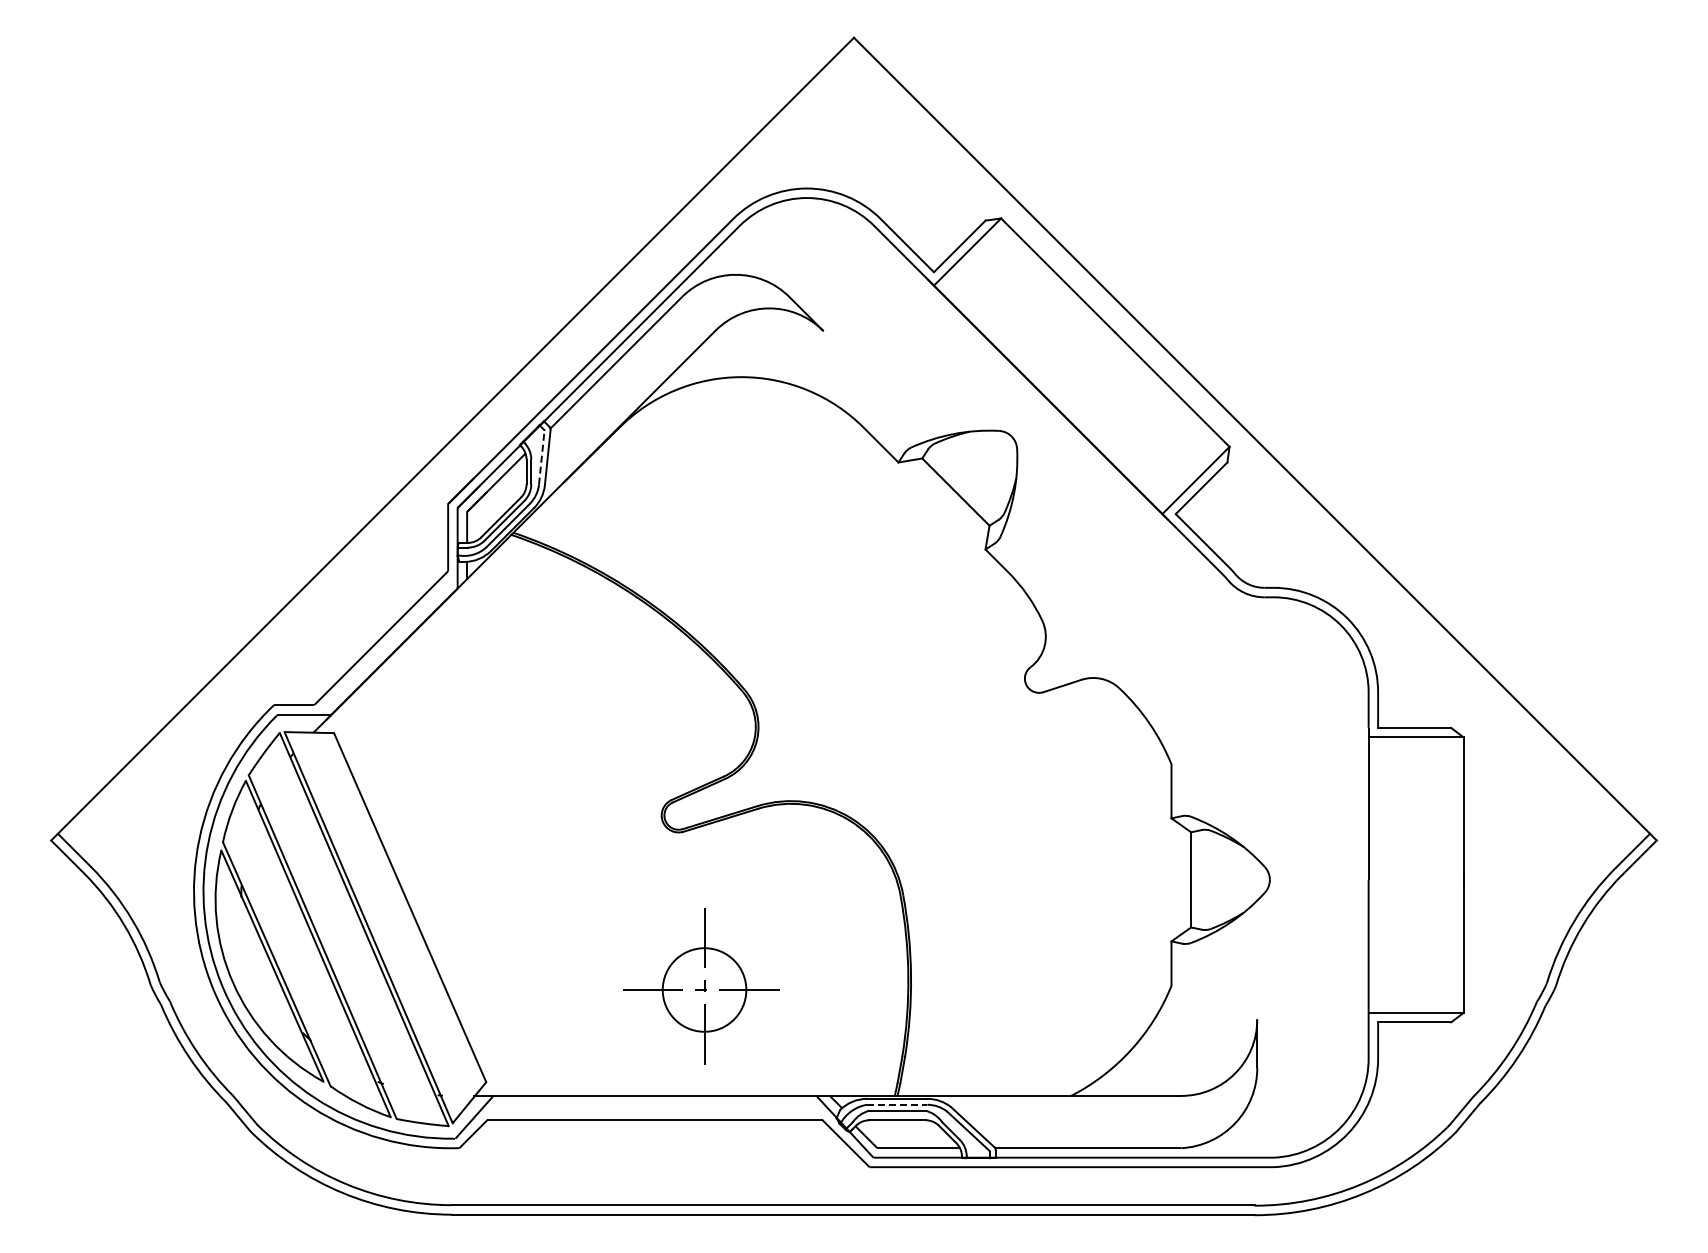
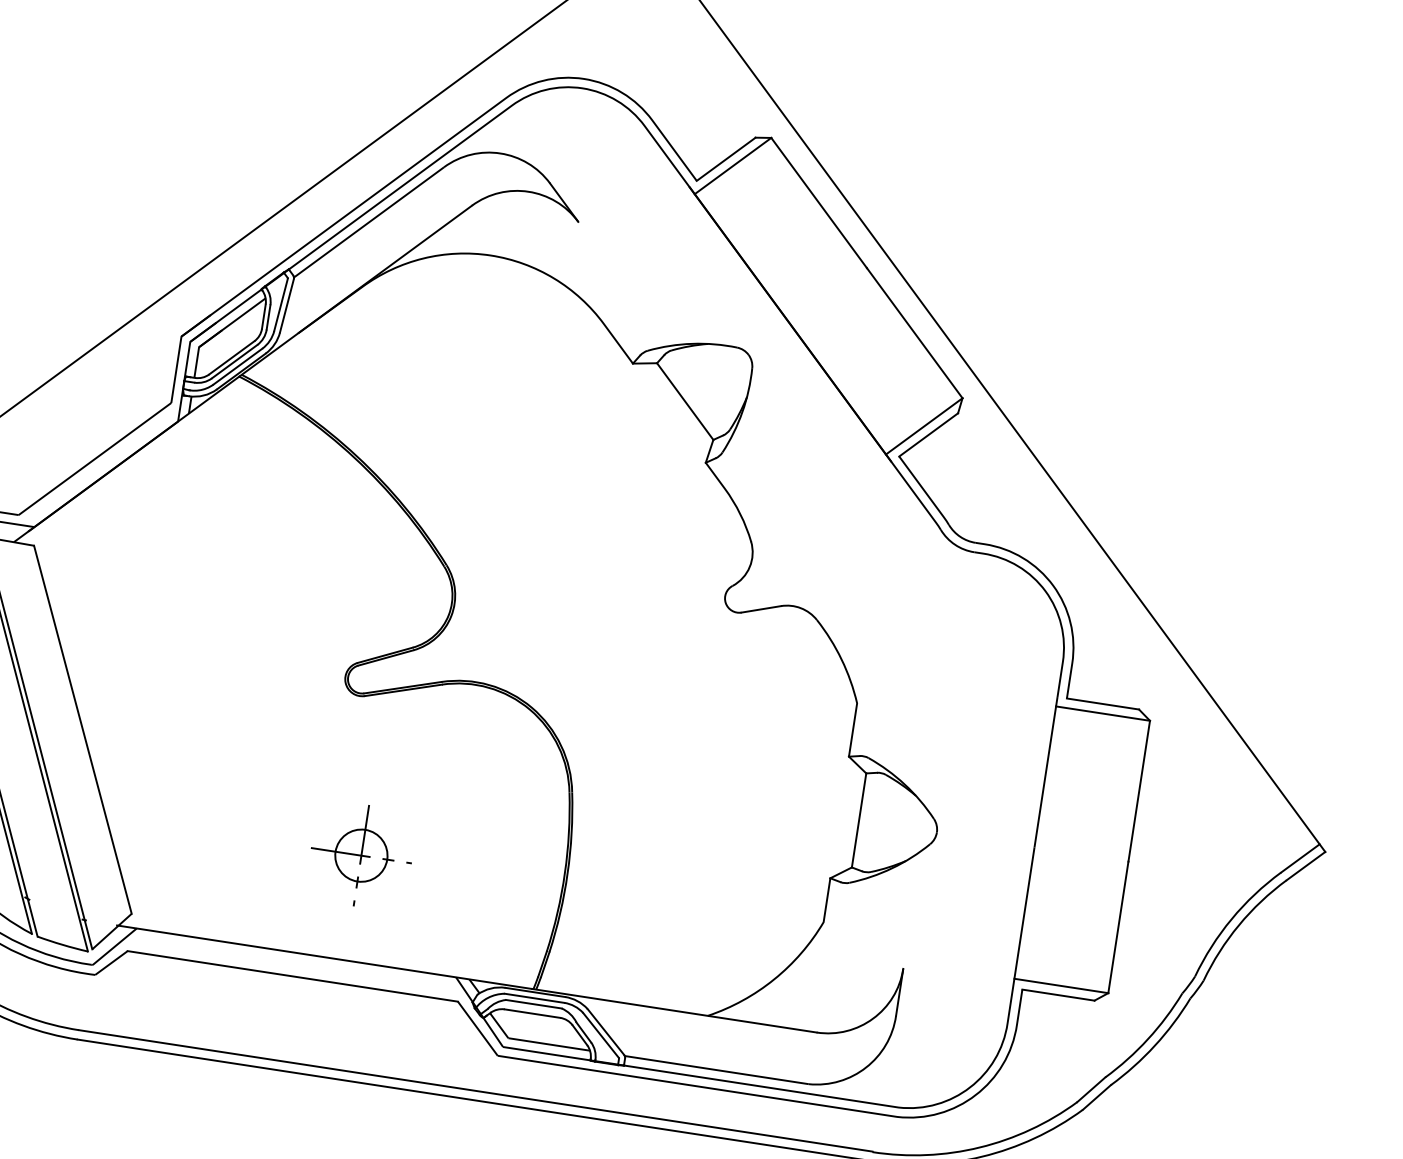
line: (541, 457) -> (280, 304), dashed -> solid
part: (704, 989) -> (361, 855), size x0.62
line: (897, 1104) -> (534, 998), dashed -> solid

